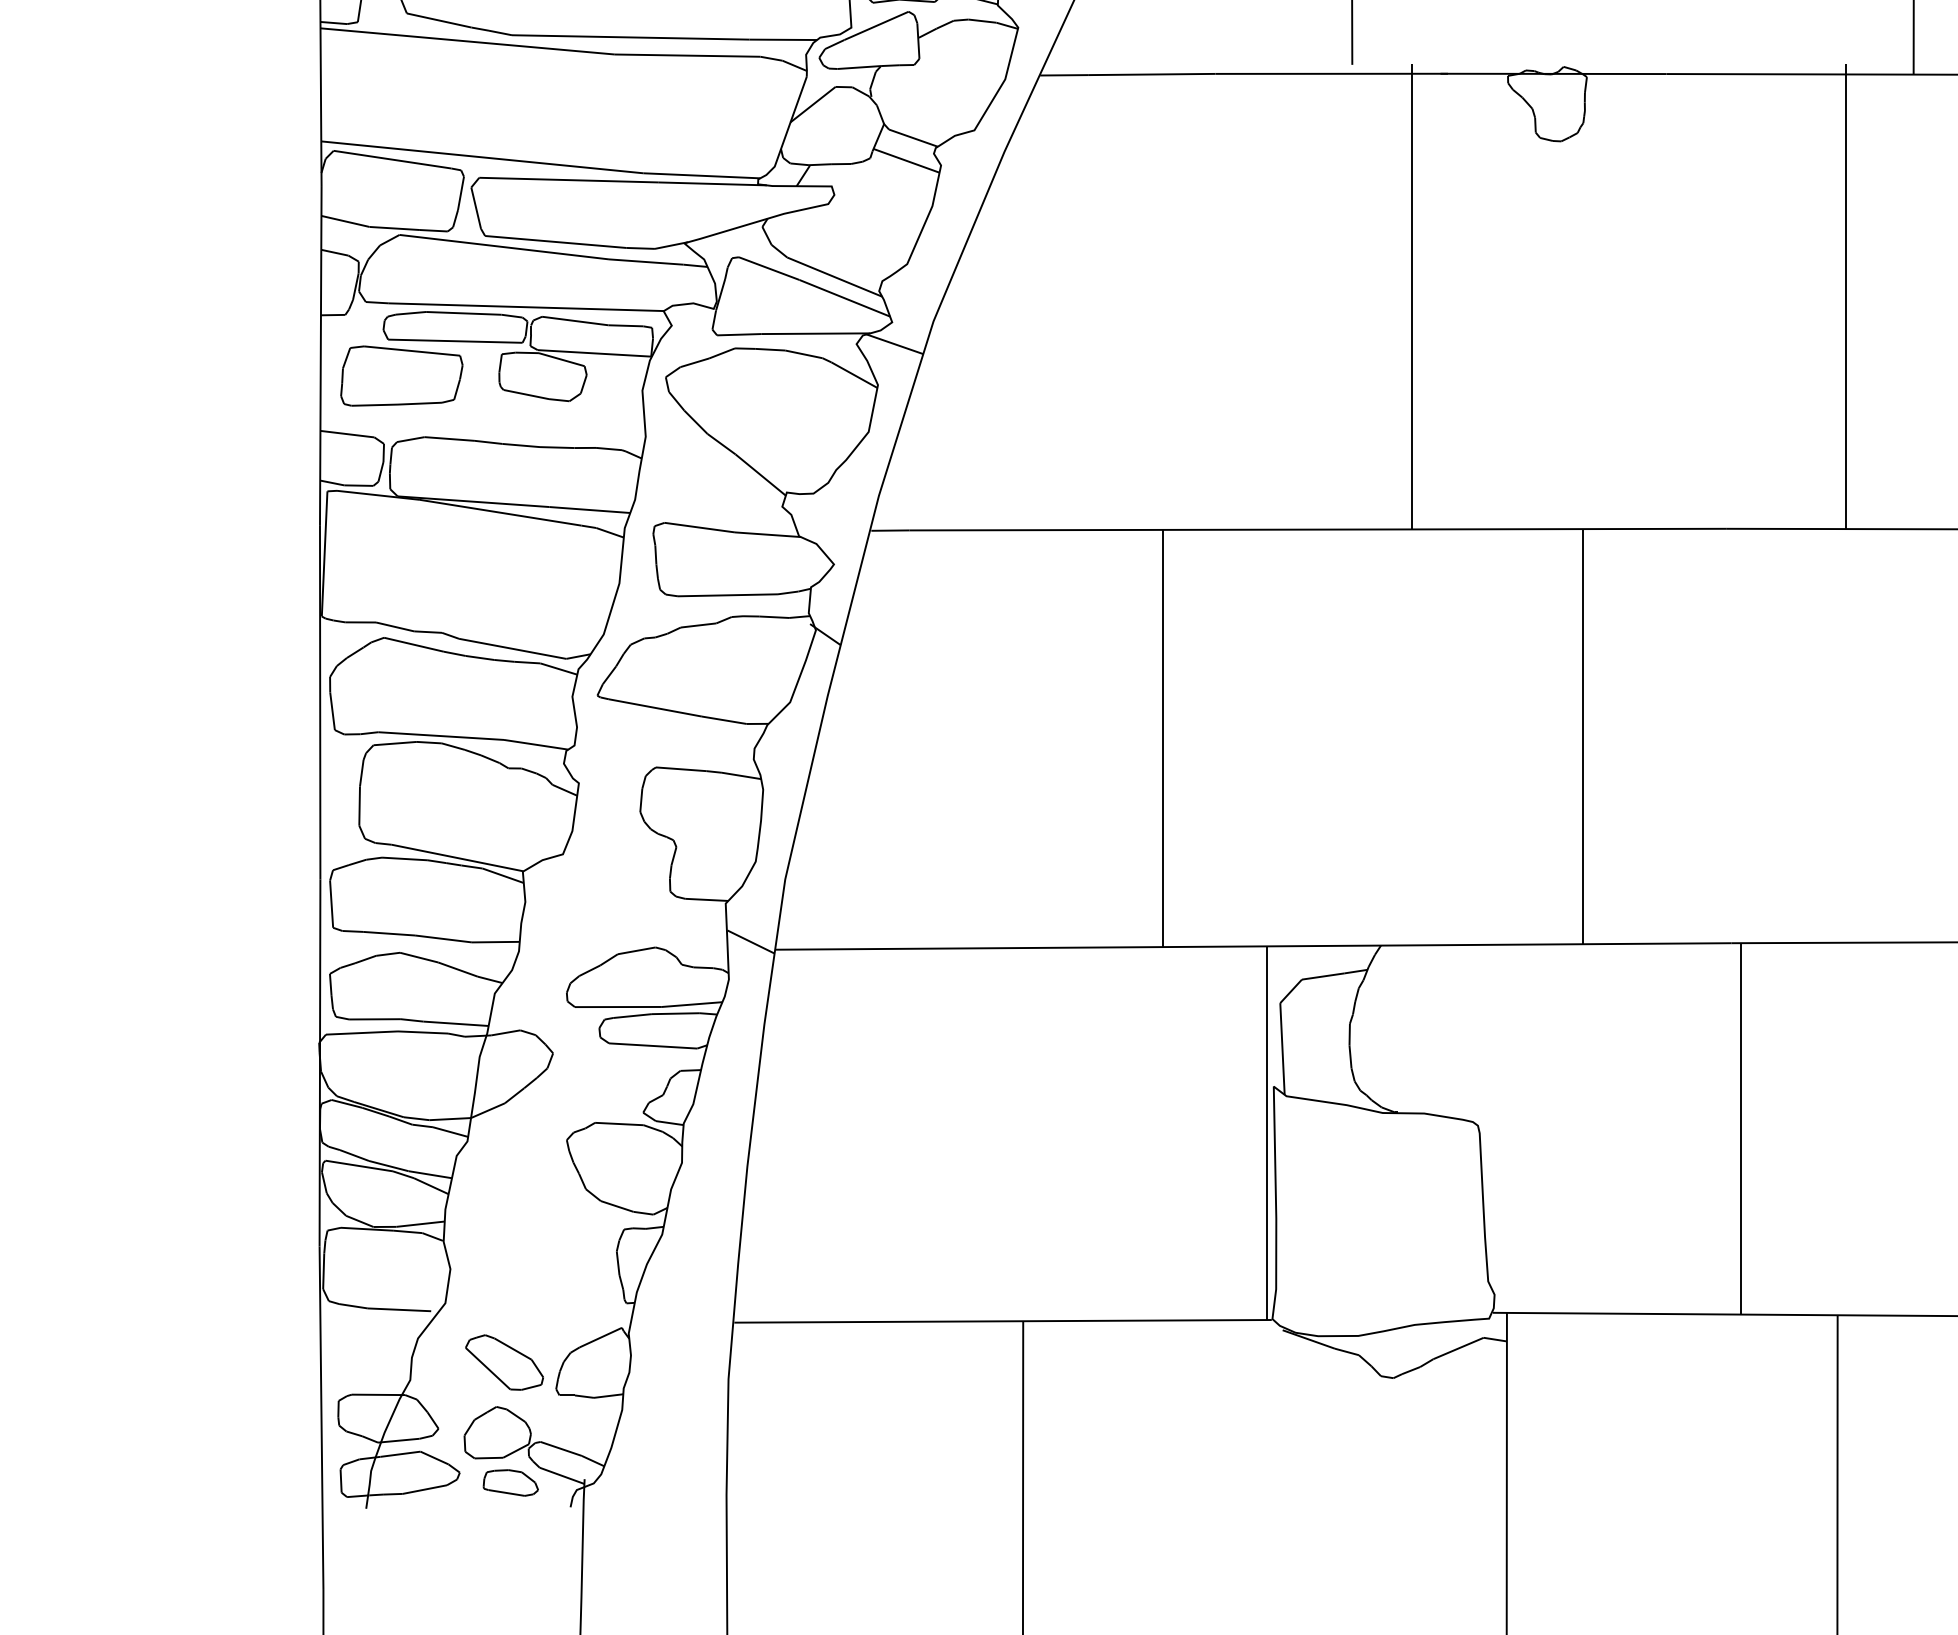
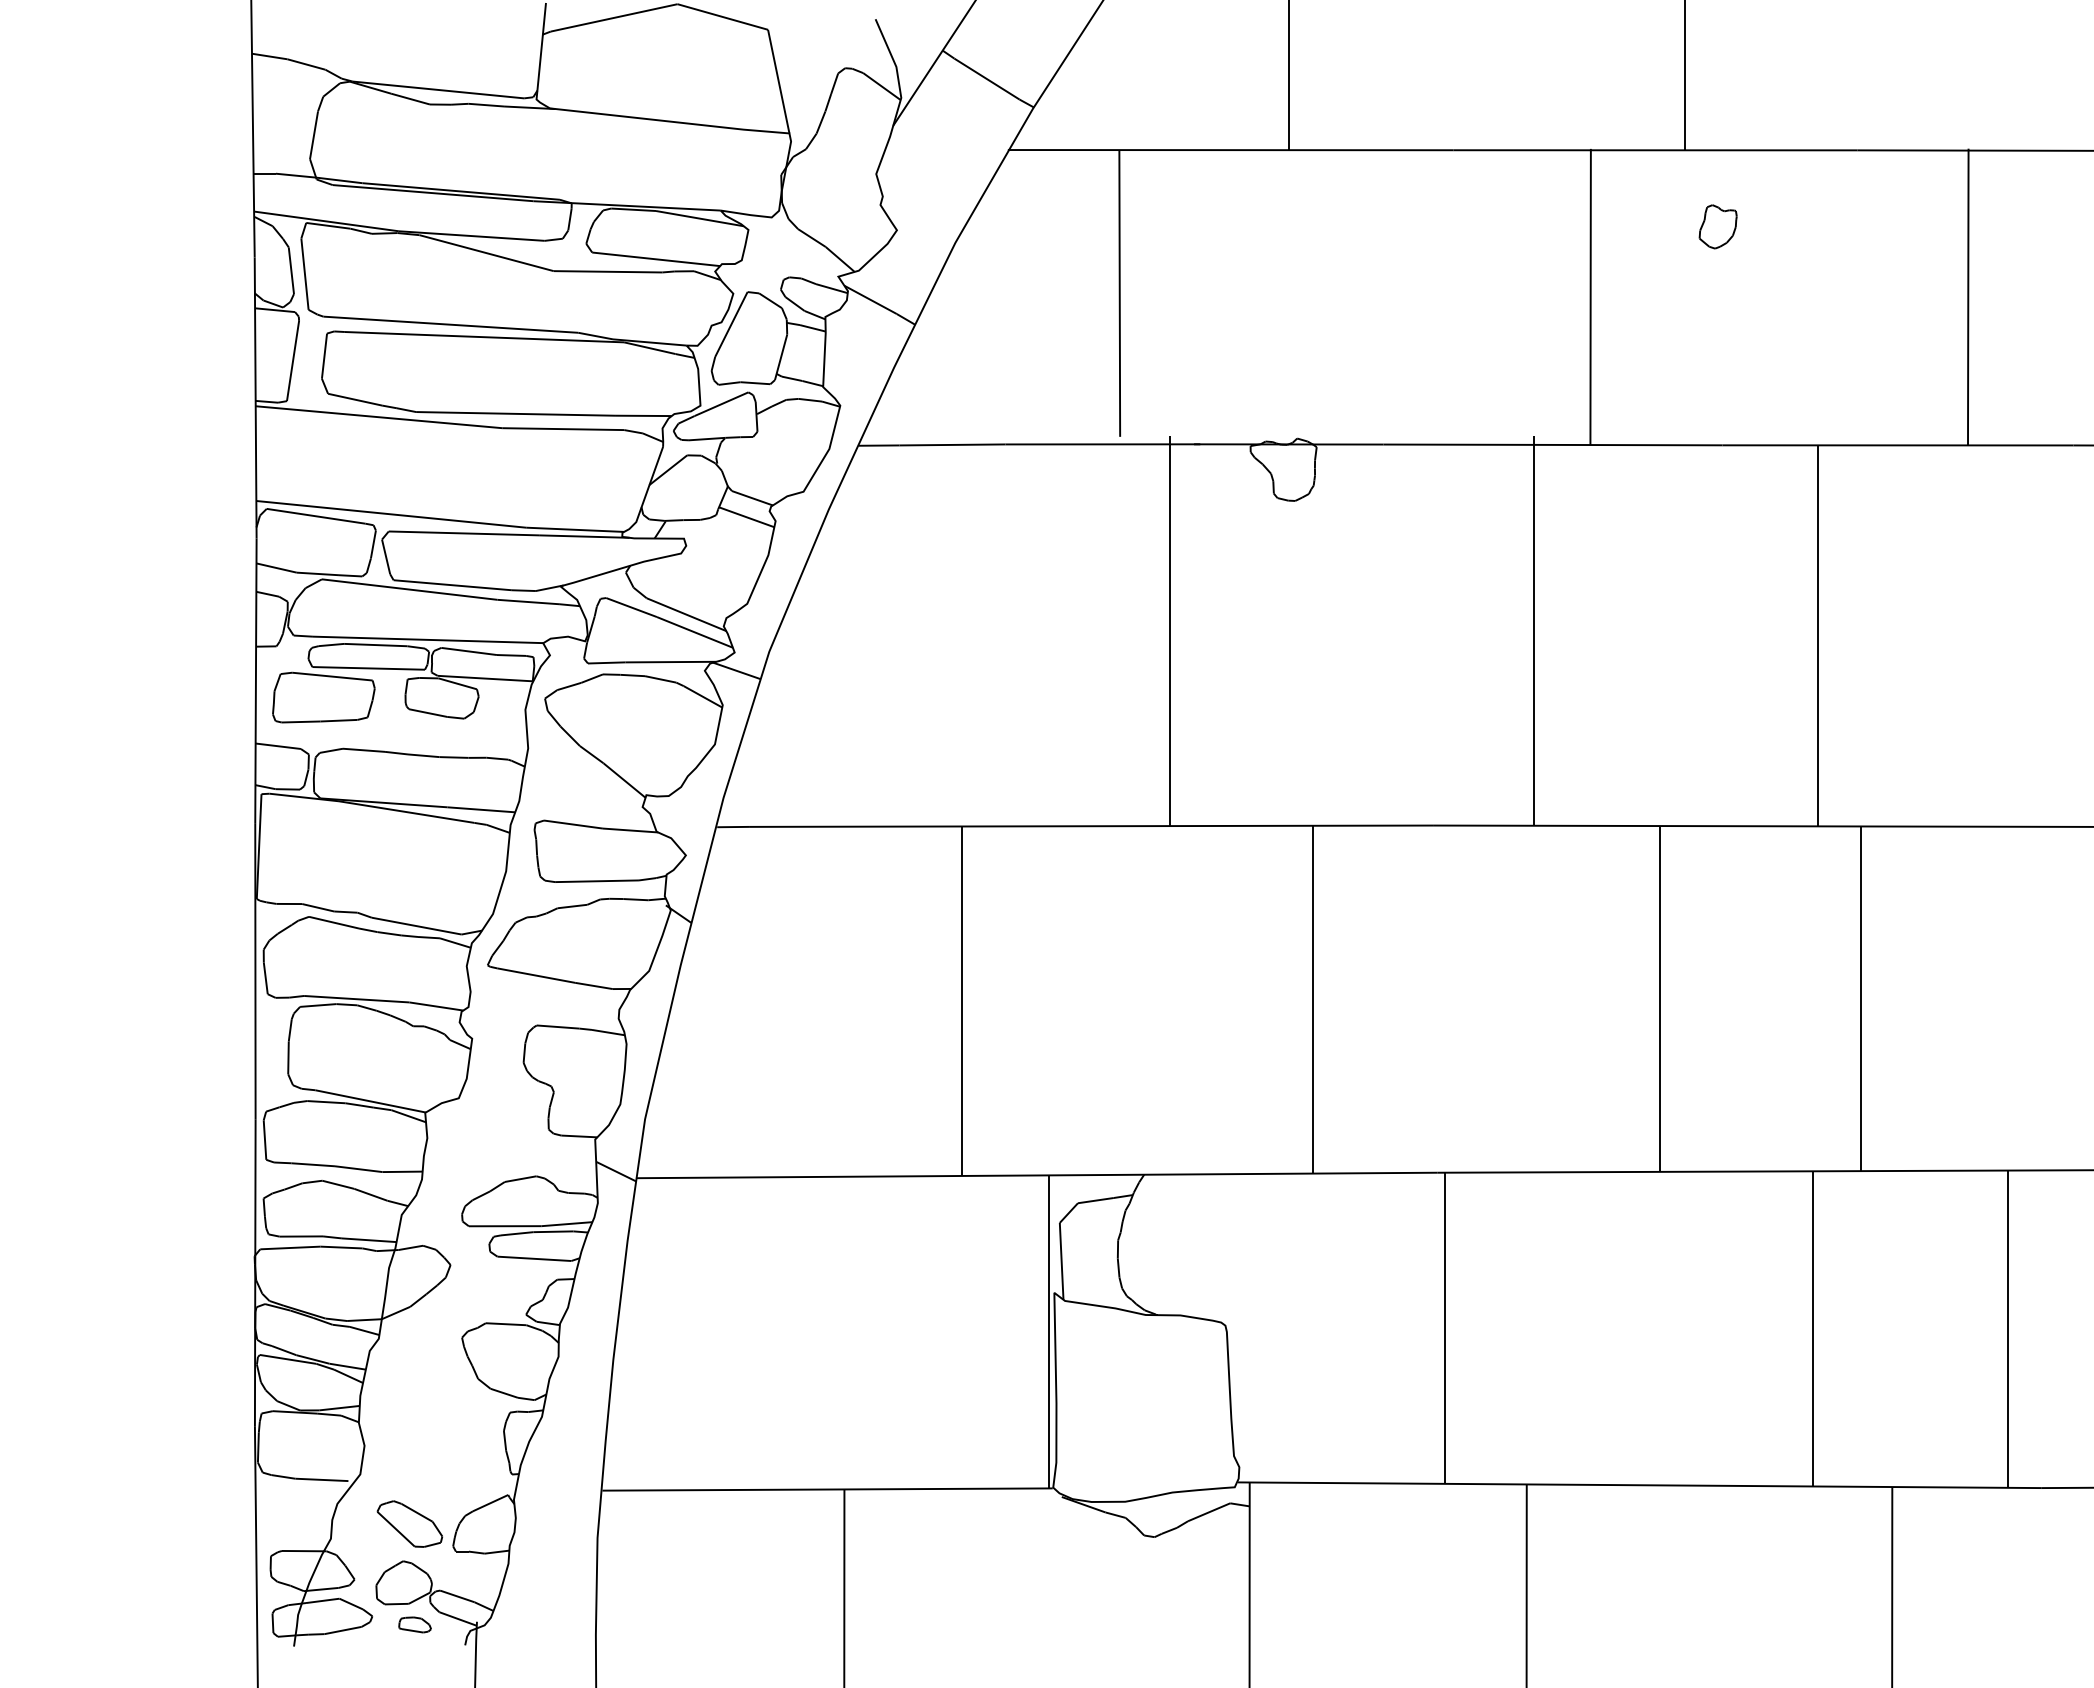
part: (510, 1482) -> (414, 1624), size x0.7

